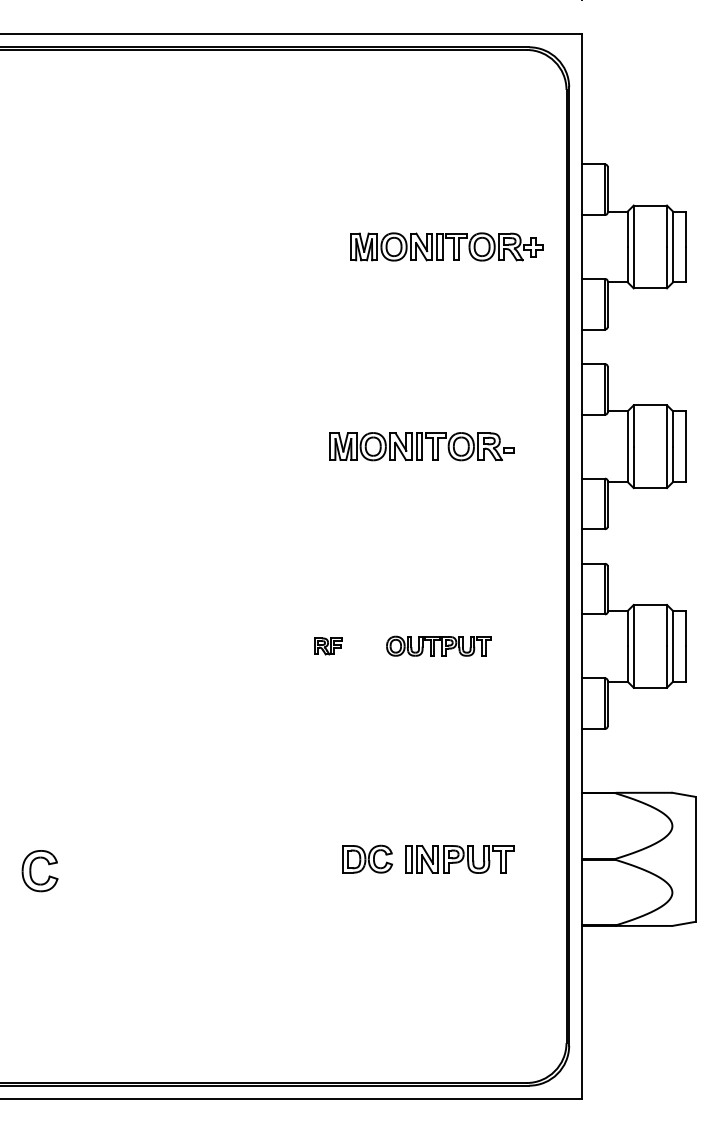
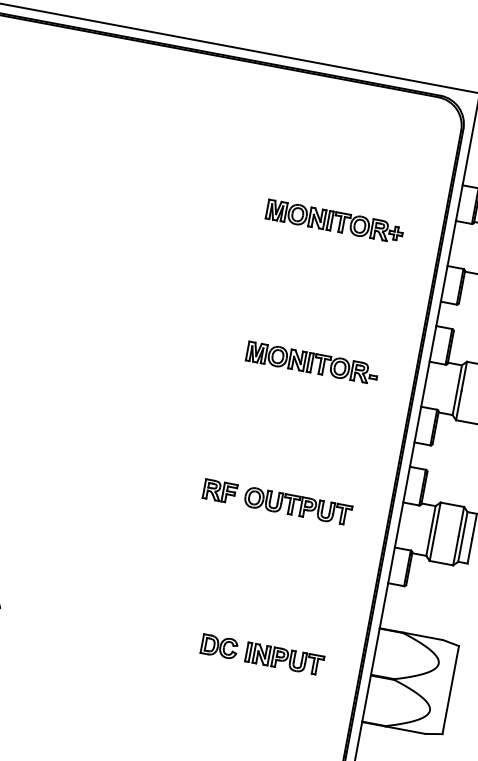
part: (446, 246) -> (334, 221), moved
part: (438, 645) -> (297, 505), size x1.43
part: (328, 646) -> (220, 491), size x1.67

